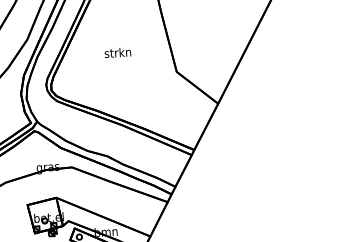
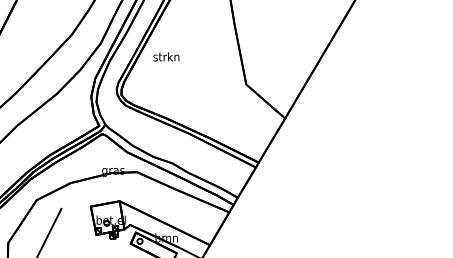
text: (117, 52) -> (166, 56), moved

